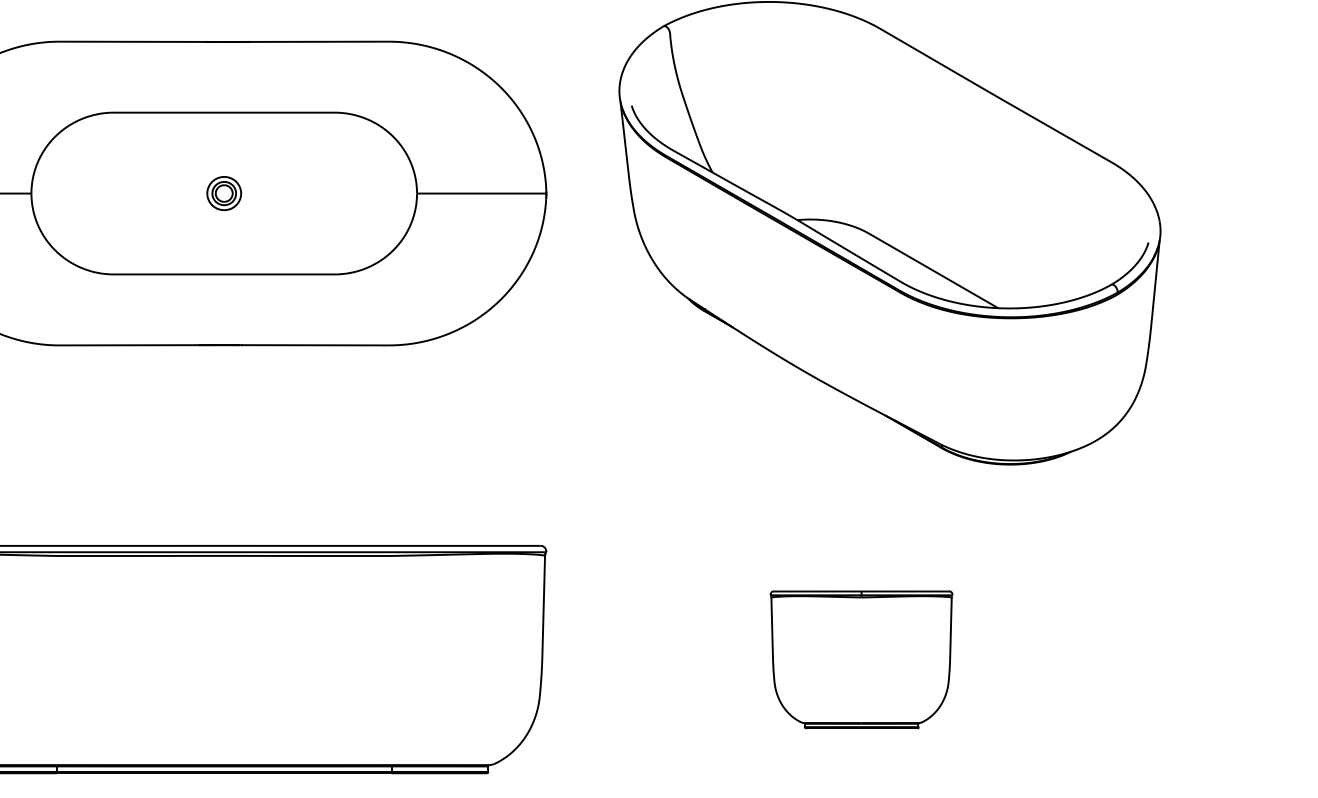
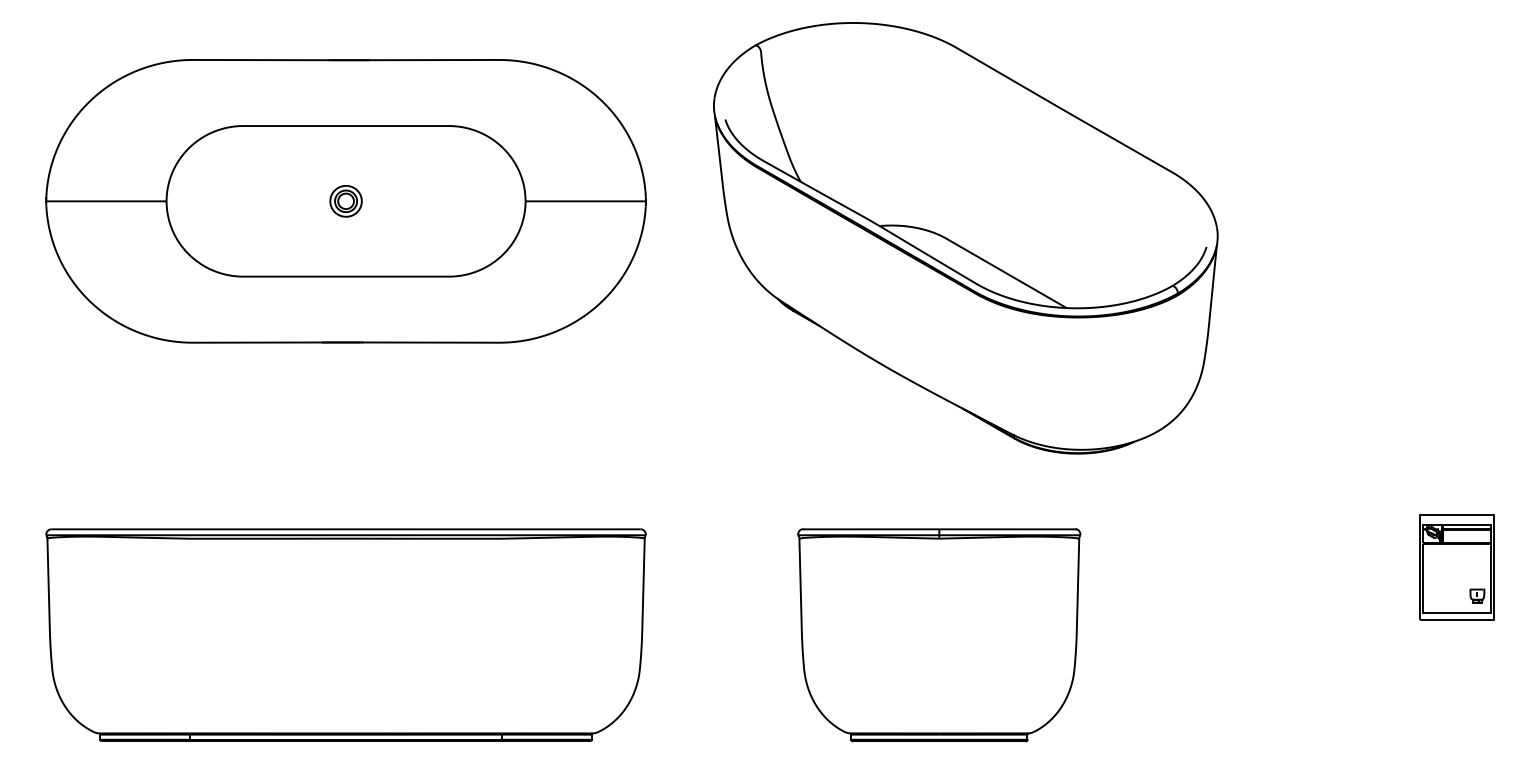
part: (861, 659) -> (939, 635), size x1.67

